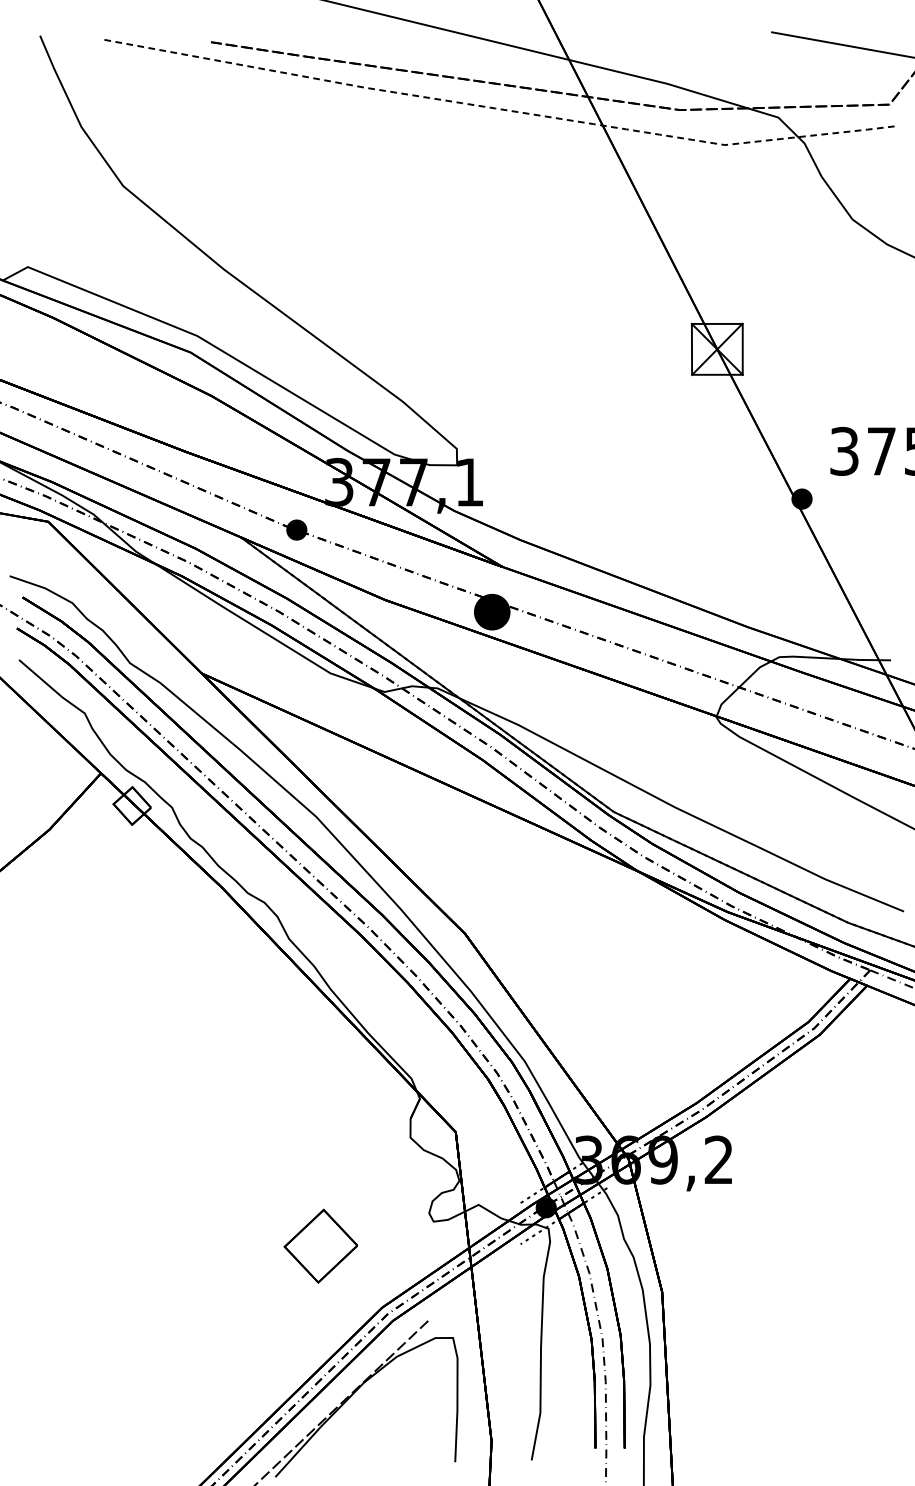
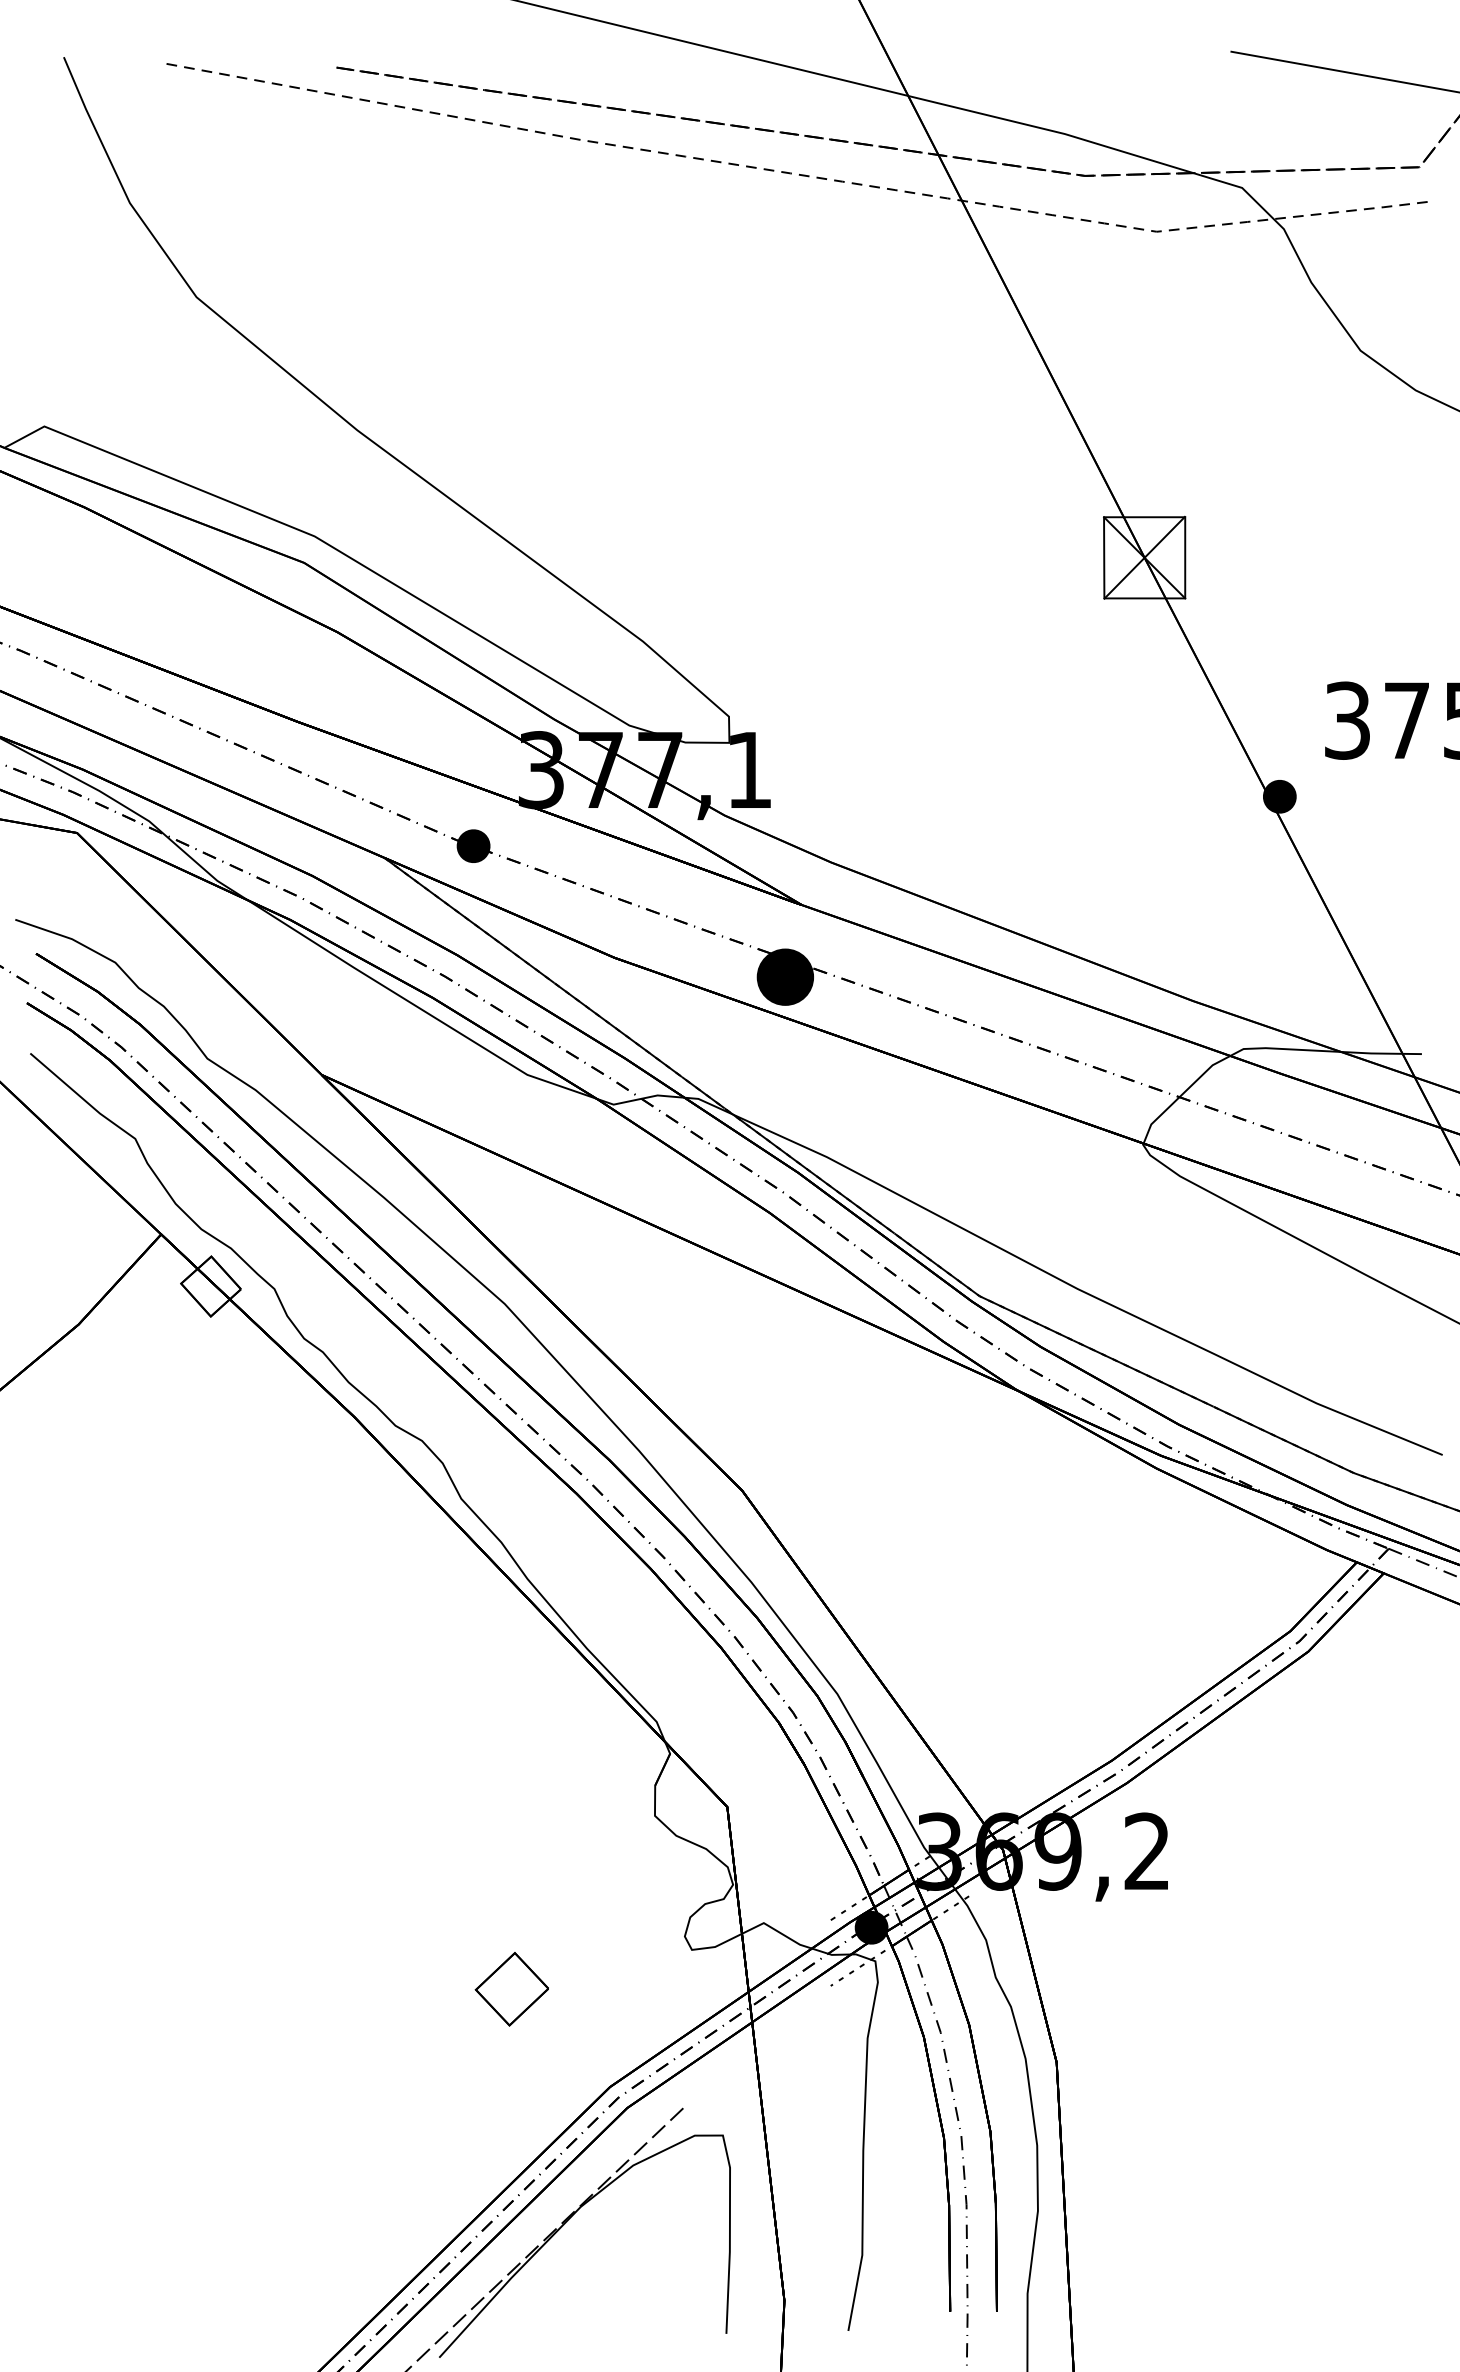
part: (320, 1246) -> (511, 1989), size x0.62

